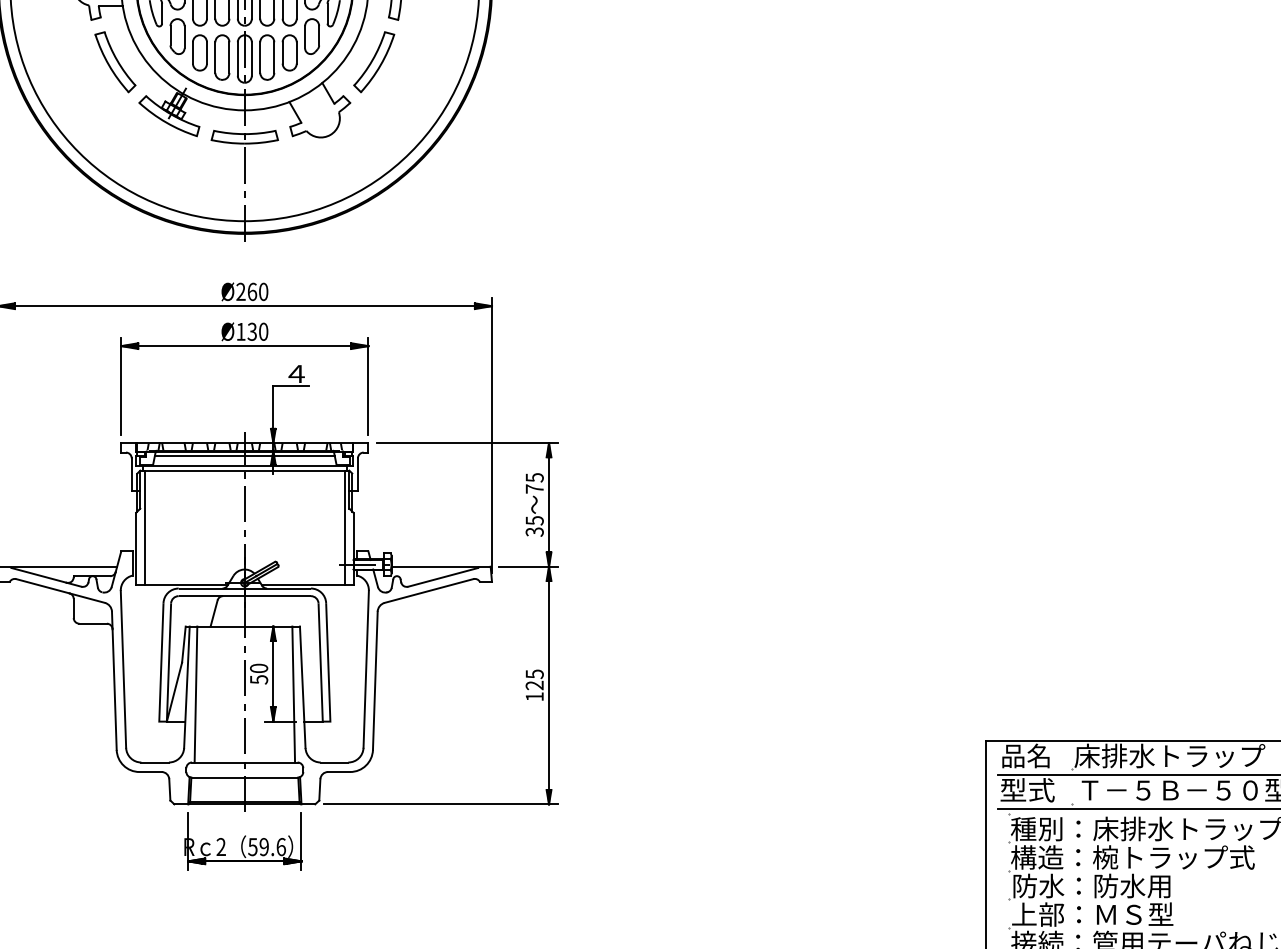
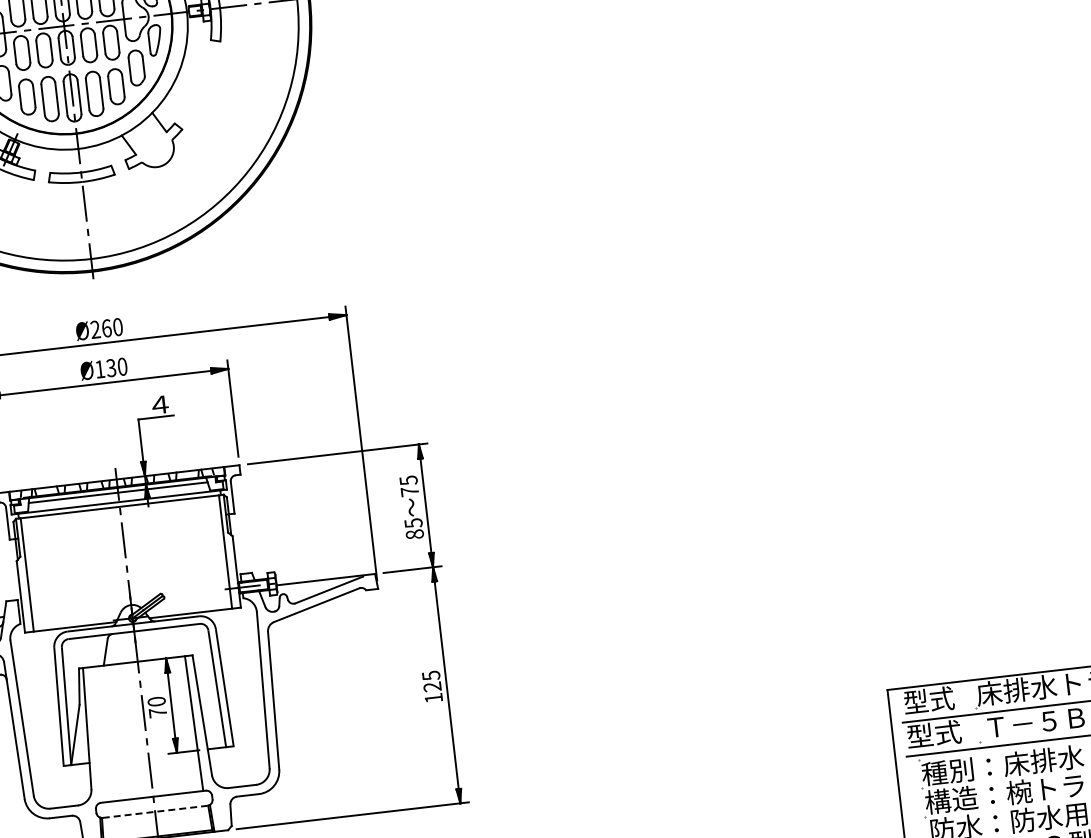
part: (374, 62) -> (201, 86), removed
text: (534, 531) -> (414, 533), 35 -> 85
text: (259, 679) -> (158, 712), 50 -> 70
line: (195, 694) -> (96, 734), removed
text: (1026, 755) -> (929, 699), 品名 -> 型式
line: (244, 777) -> (154, 811), solid -> dashed

